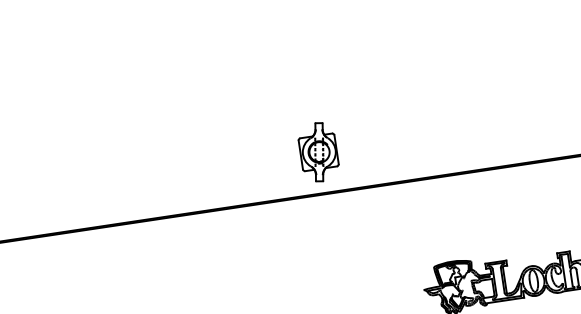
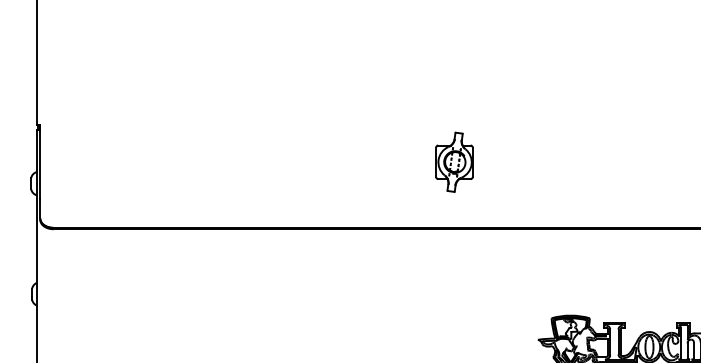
part: (318, 151) -> (454, 161), moved

